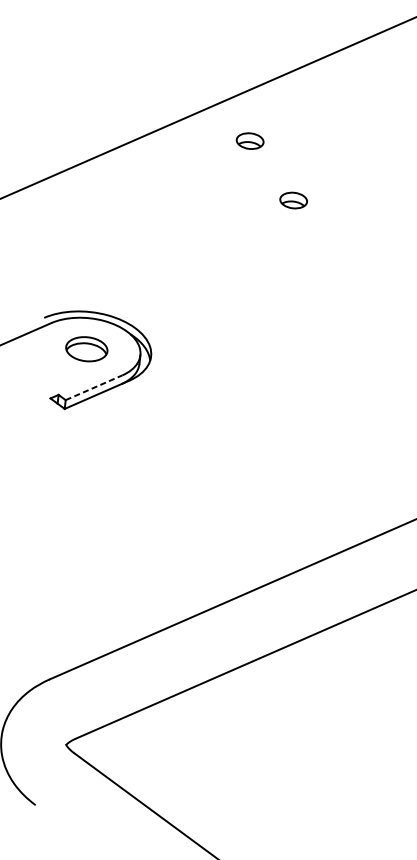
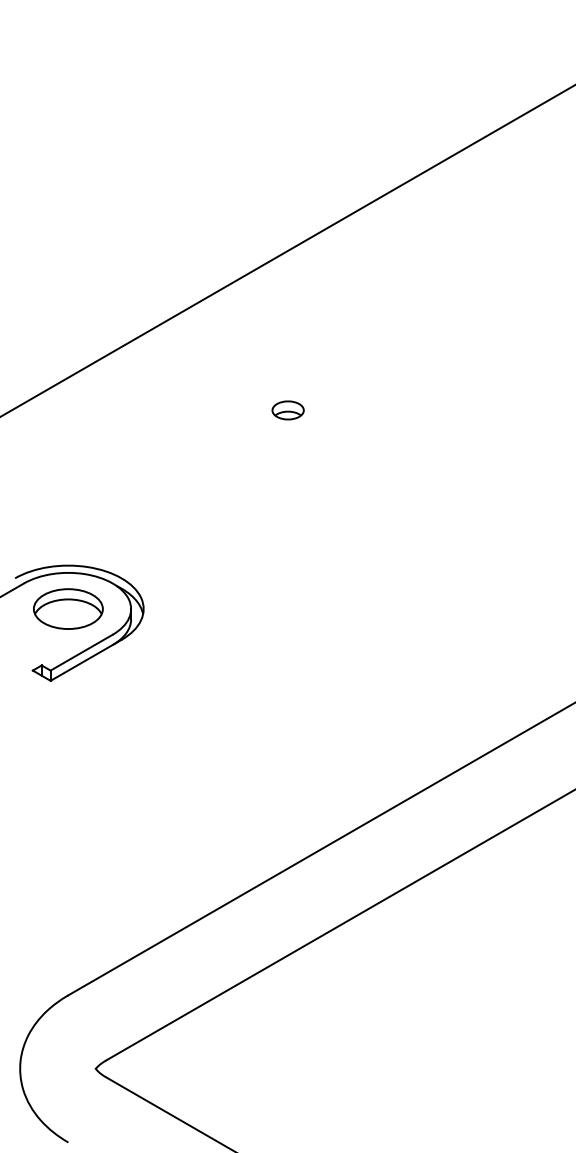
part: (249, 141) -> (229, 347), removed
part: (86, 348) -> (68, 608), size x1.43
line: (93, 387) -> (81, 652), dashed -> solid

